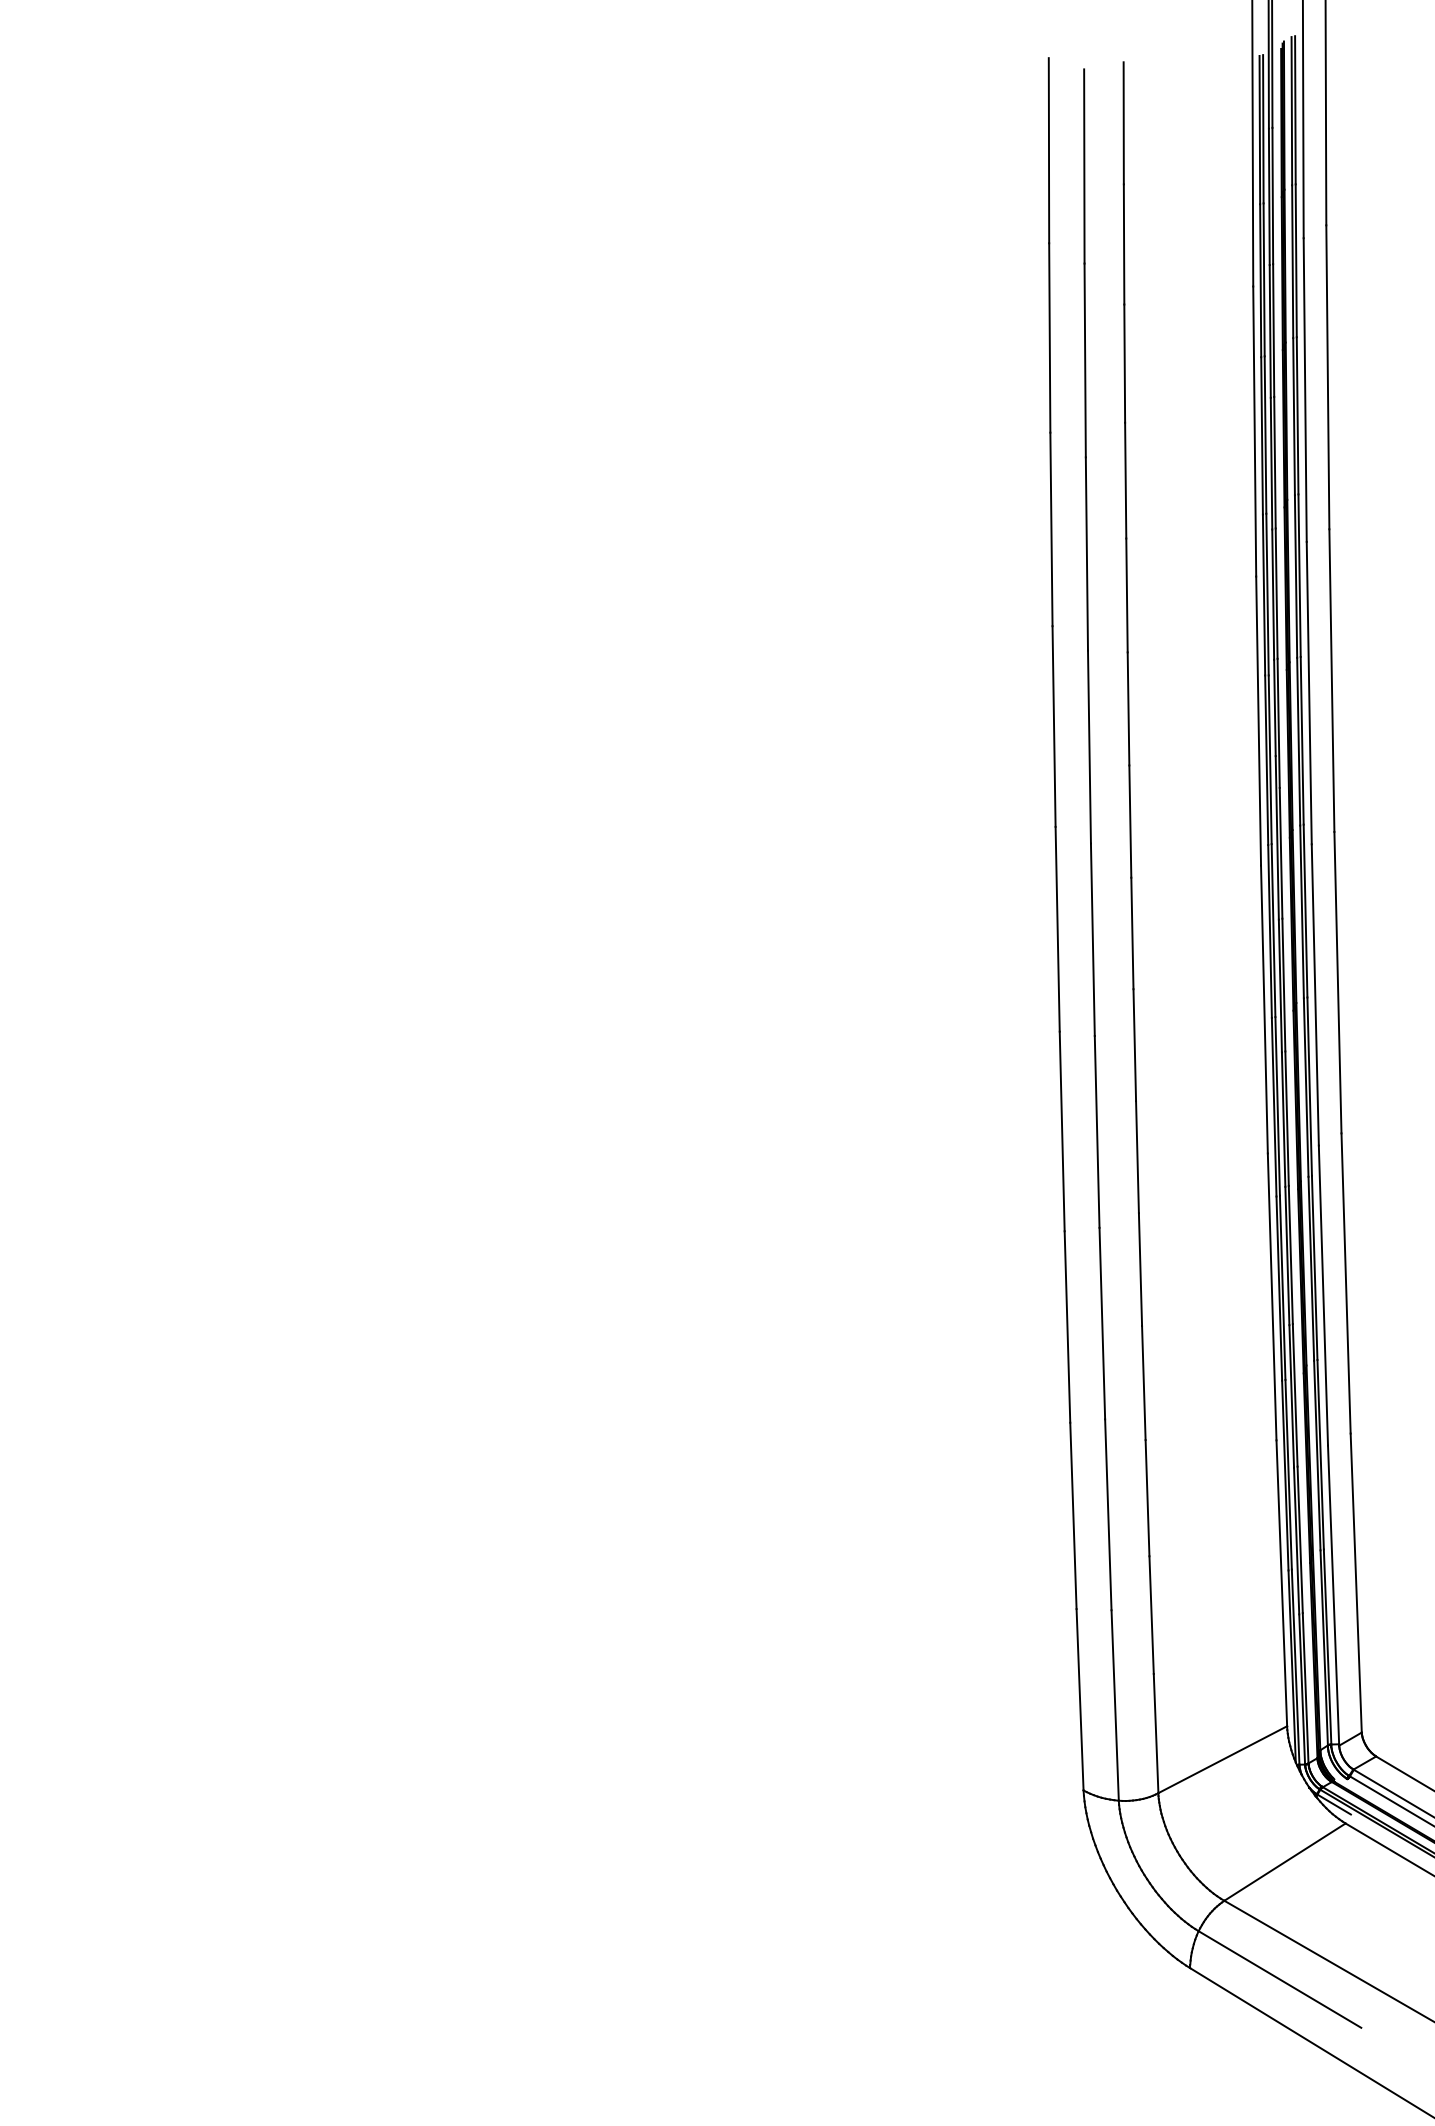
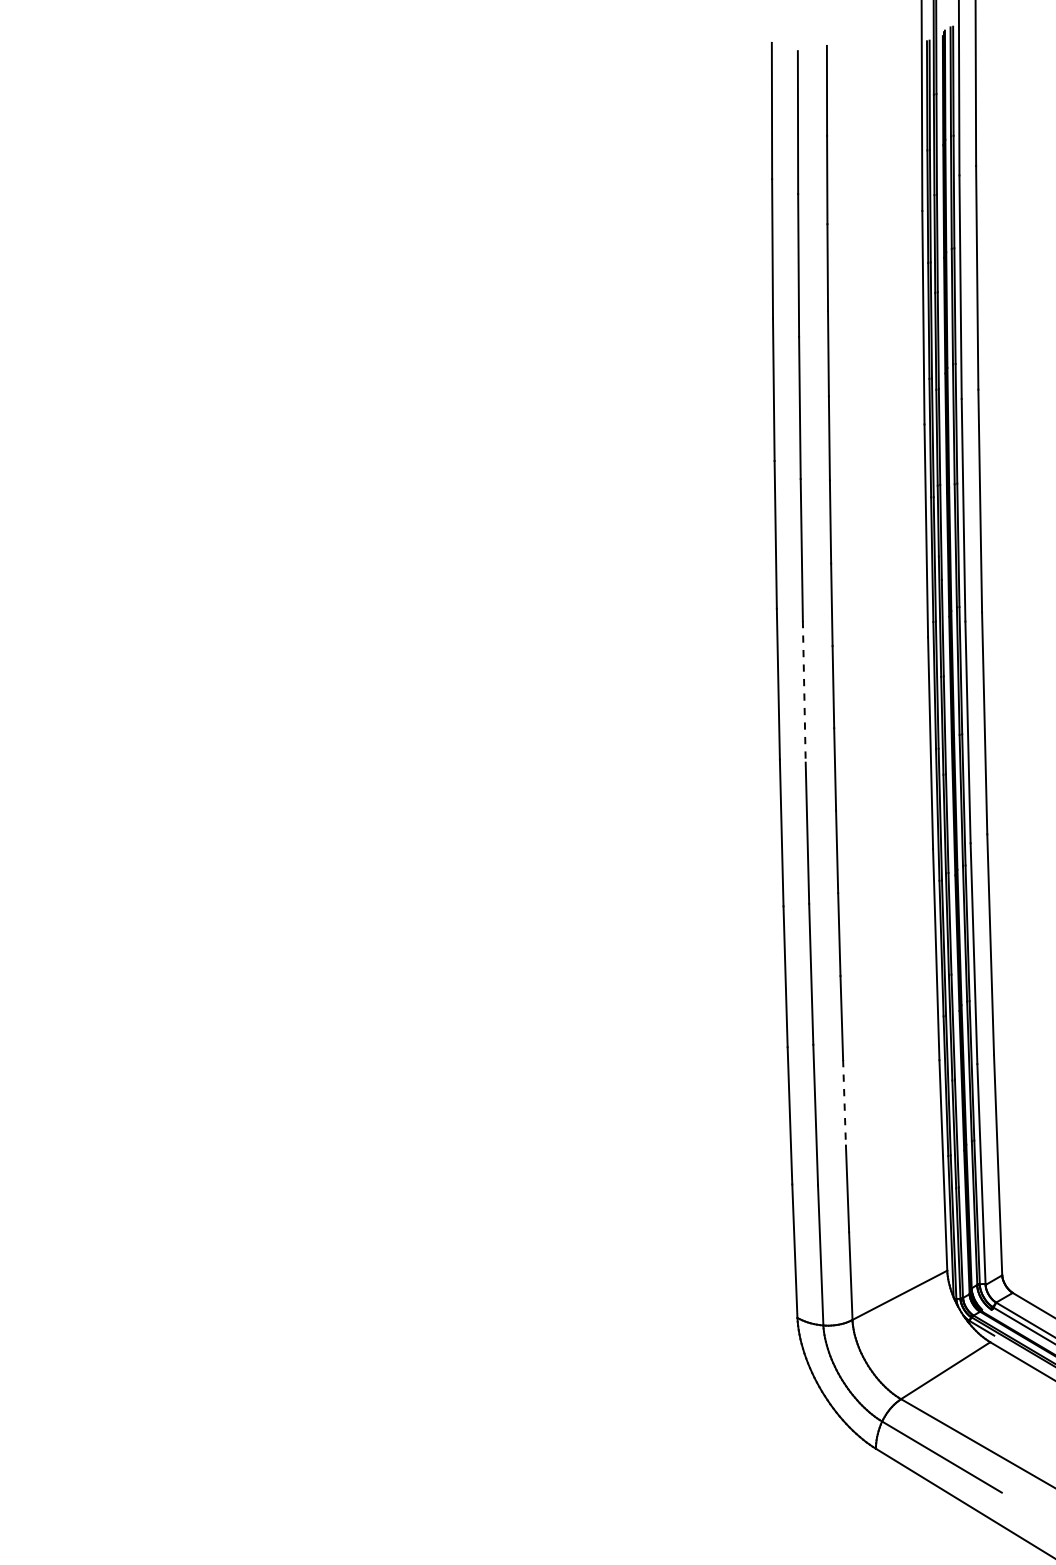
line: (1093, 939) -> (804, 691), solid -> dashed
line: (1147, 1497) -> (844, 1102), solid -> dashed

